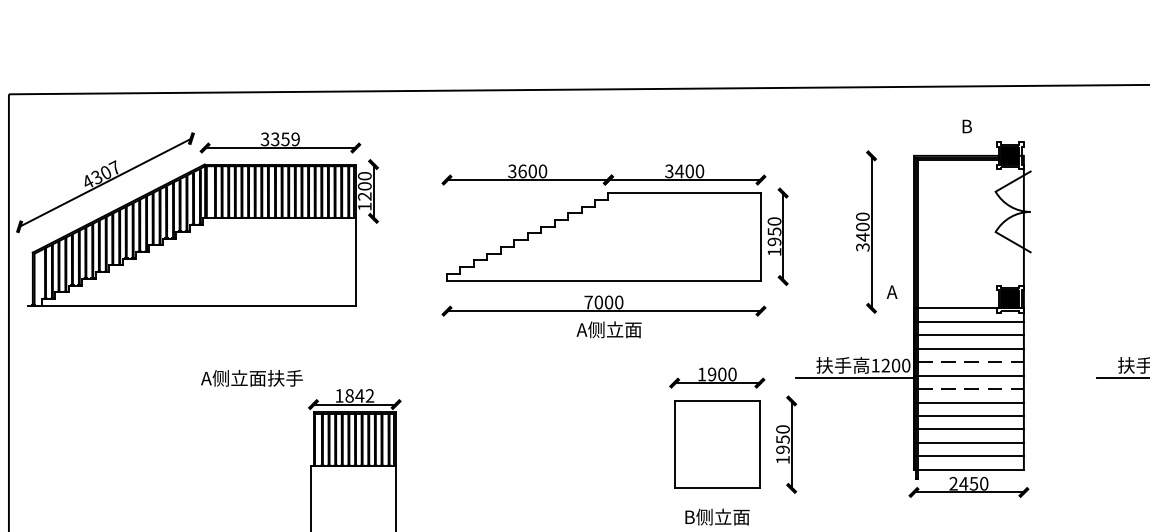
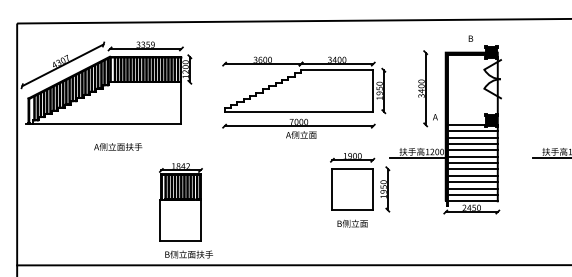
line: (972, 362) -> (473, 150), dashed -> solid
text: (252, 377) -> (118, 146), moved
line: (972, 389) -> (473, 163), dashed -> solid

